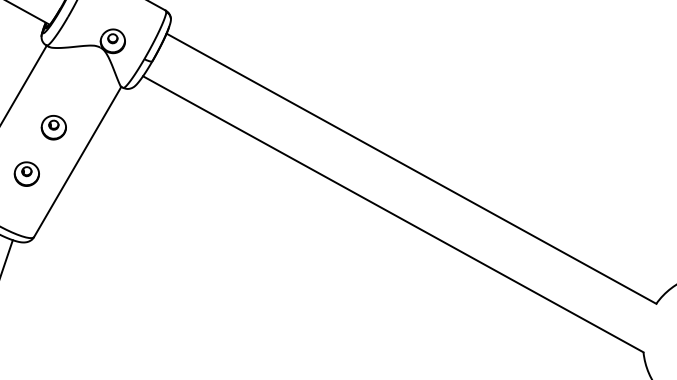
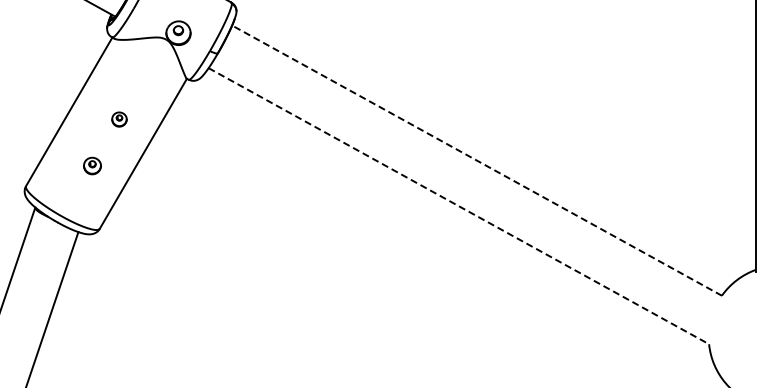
part: (53, 127) -> (119, 119), size x0.6
line: (411, 168) -> (477, 160), solid -> dashed
part: (26, 173) -> (92, 165), size x0.7
line: (392, 214) -> (458, 206), solid -> dashed

